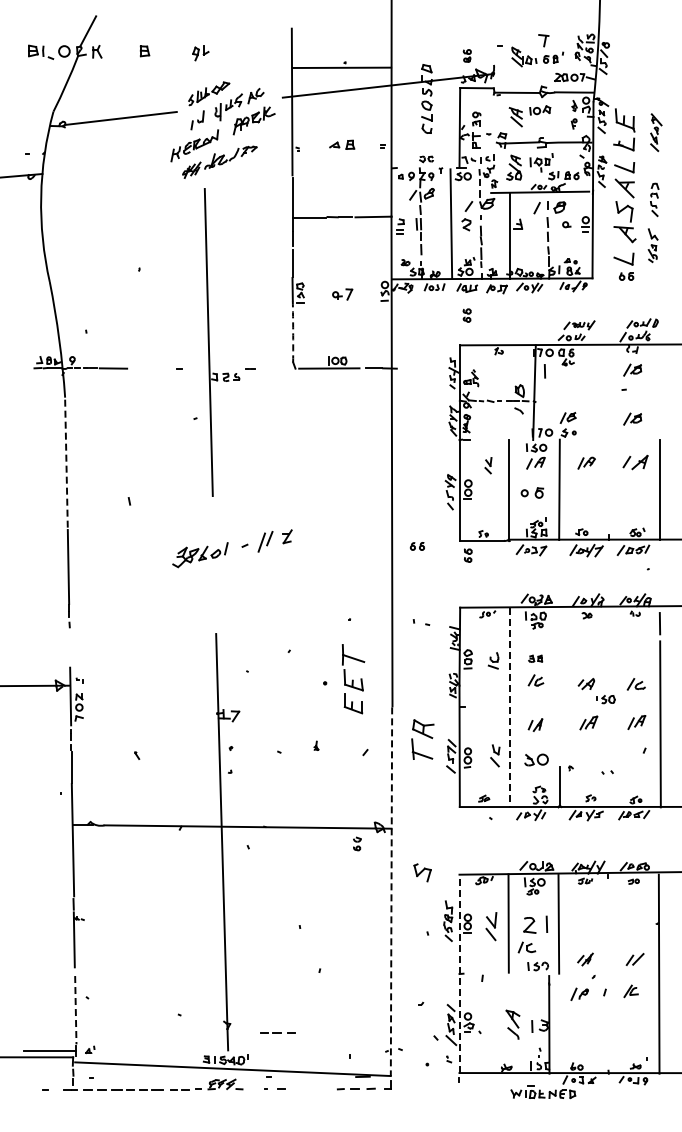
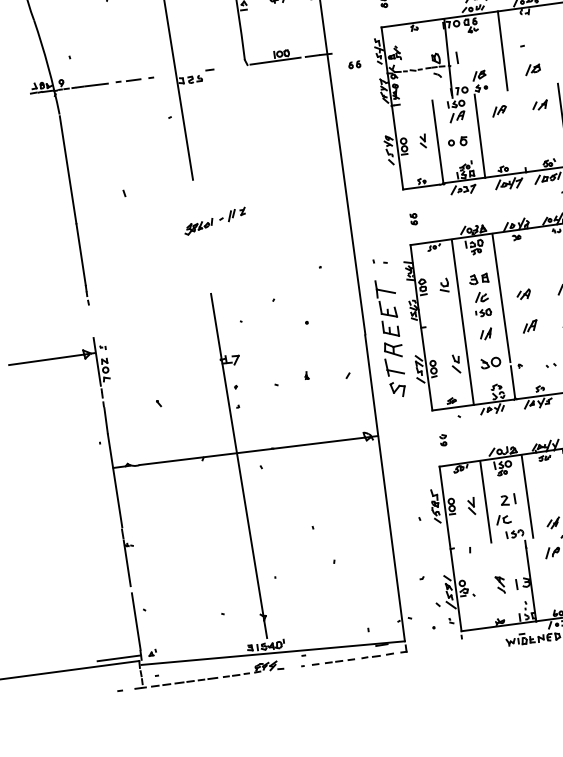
arc: (293, 331) -> (241, 34), dashed -> solid
part: (151, 368) -> (128, 80), added
part: (632, 369) -> (527, 28), removed
line: (545, 371) -> (457, 57), moved
line: (599, 391) -> (502, 50), added
part: (635, 462) -> (539, 105), size x0.71
line: (66, 464) -> (68, 169), dashed -> solid
part: (488, 465) -> (423, 141), moved
part: (416, 546) -> (353, 65), moved
part: (232, 548) -> (215, 221), size x0.62
part: (468, 555) -> (414, 219), moved
part: (535, 658) -> (478, 278), size x1.67
part: (353, 679) -> (388, 308), moved
line: (558, 684) -> (500, 297), added
part: (605, 699) -> (483, 312), moved
line: (509, 707) -> (462, 322), dashed -> solid
part: (357, 843) -> (443, 439), moved
part: (422, 872) -> (398, 389), moved
line: (391, 892) -> (385, 488), dashed -> solid
part: (535, 924) -> (508, 499), size x0.71
part: (490, 926) -> (471, 506), size x0.71
line: (459, 973) -> (450, 548), dashed -> solid
line: (75, 1010) -> (136, 621), dashed -> solid
part: (512, 1024) -> (500, 585), size x0.71
line: (277, 1032) -> (339, 660), moved

